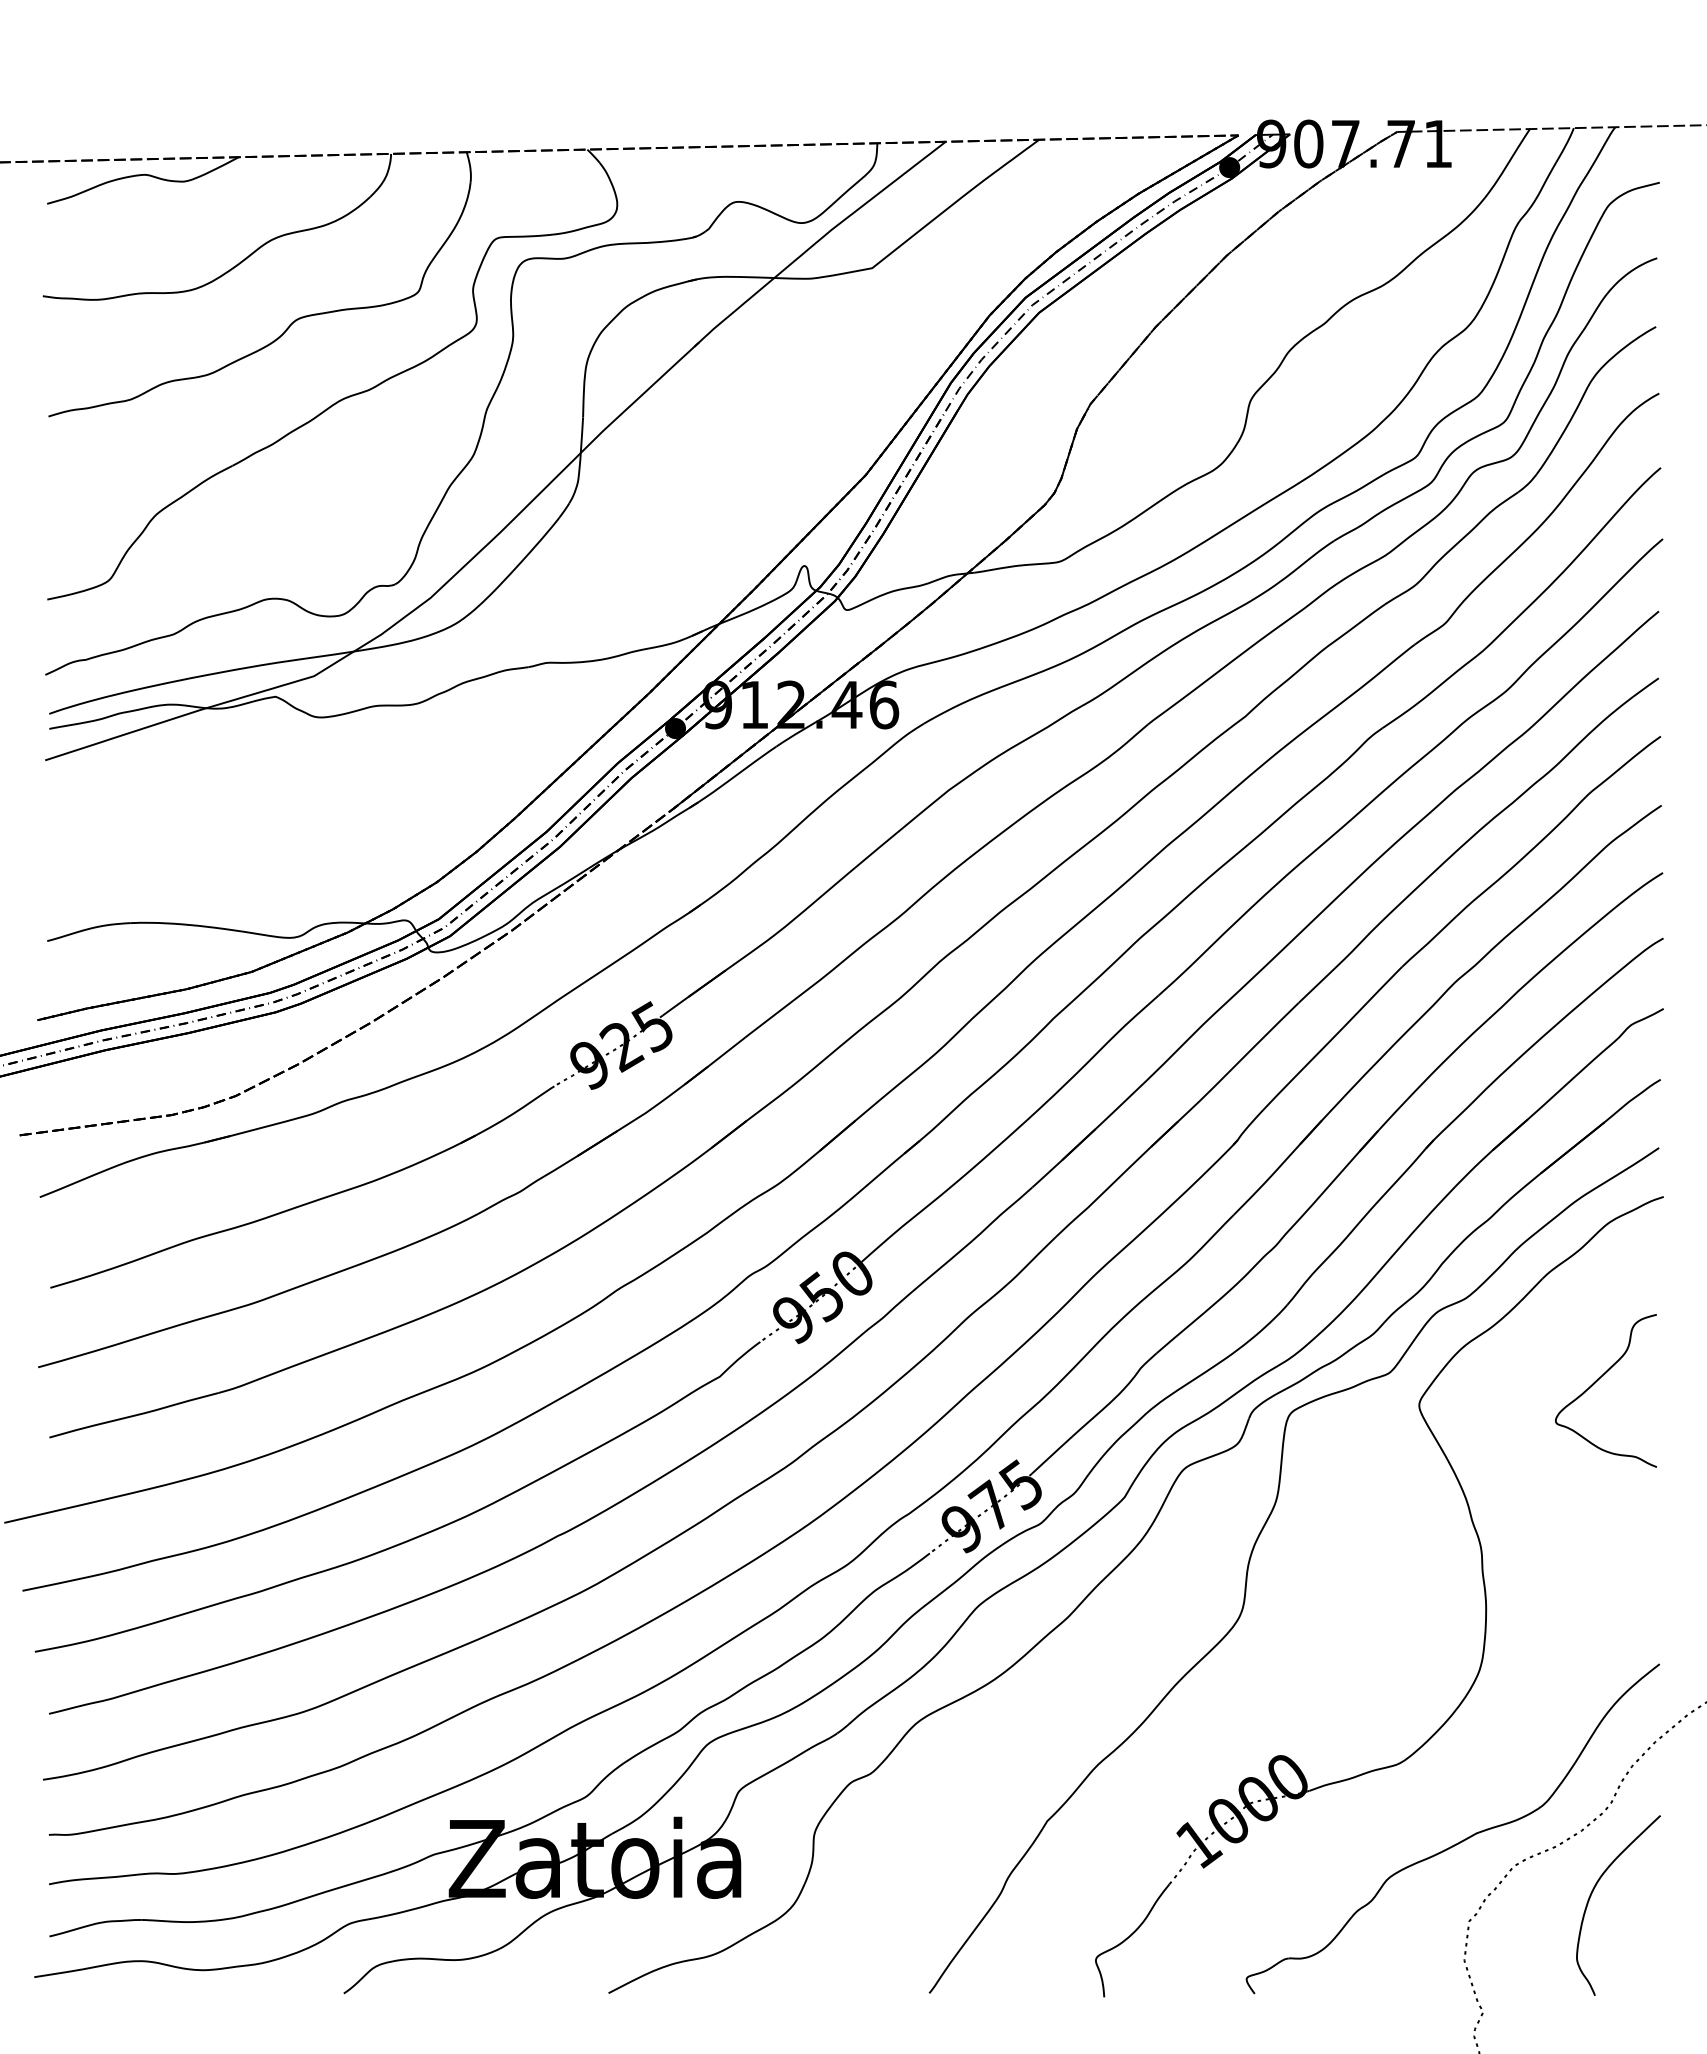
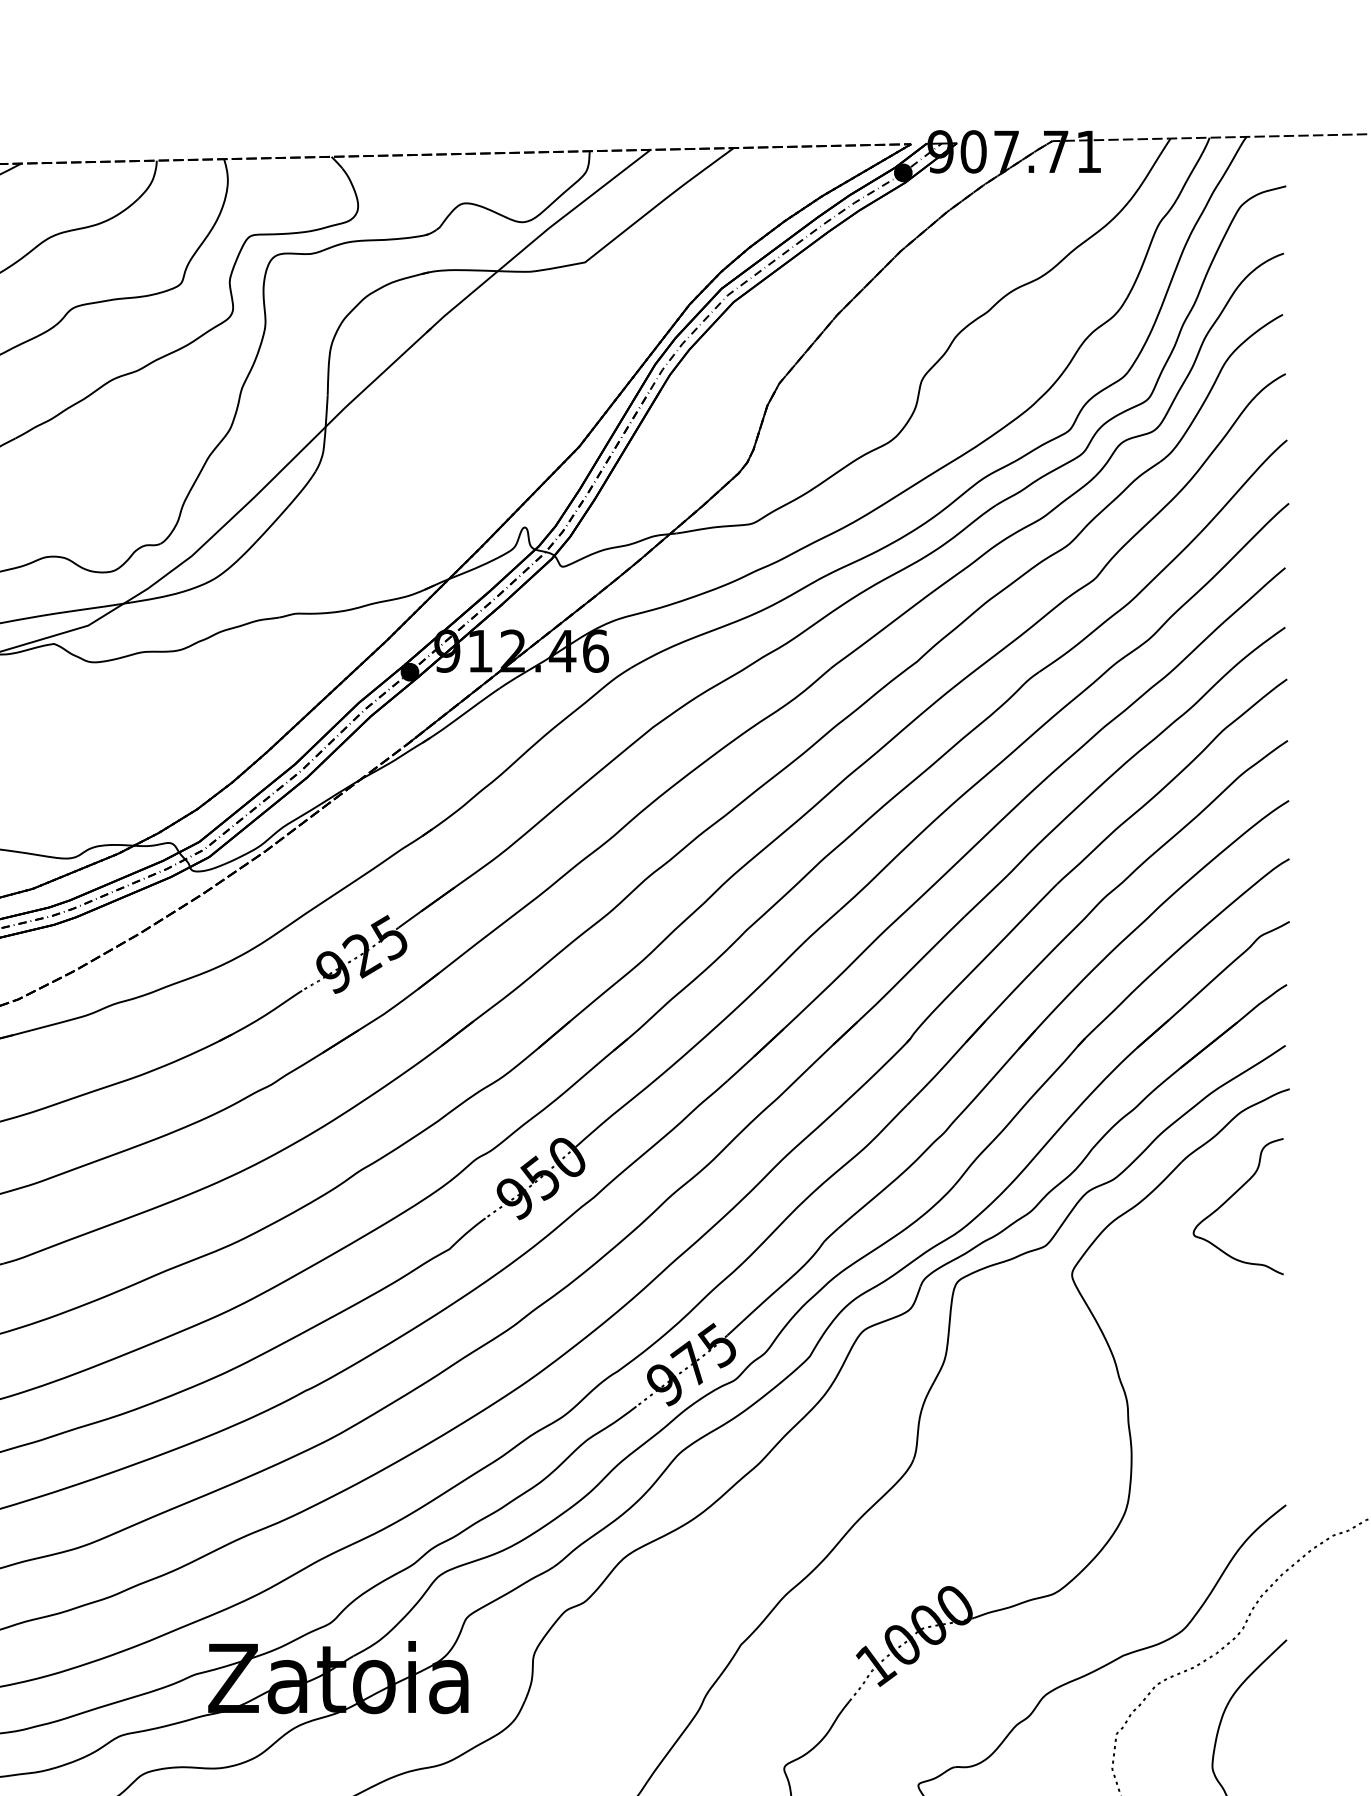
curve: (1597, 1381) -> (1230, 1198), moved

